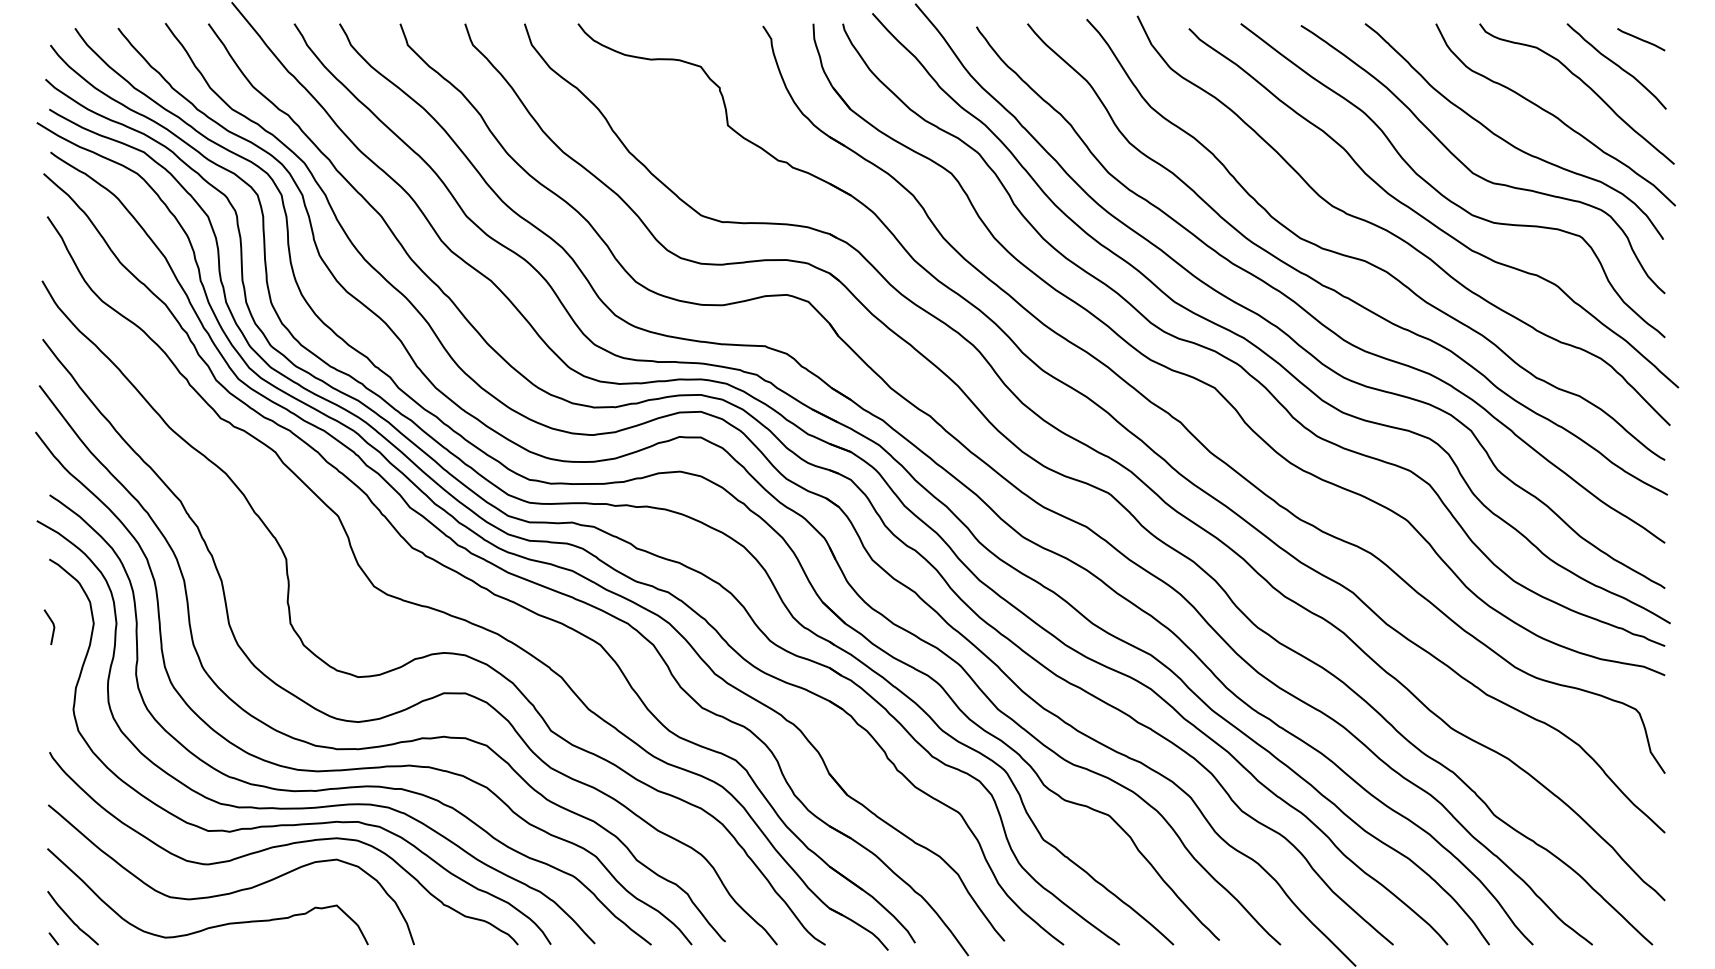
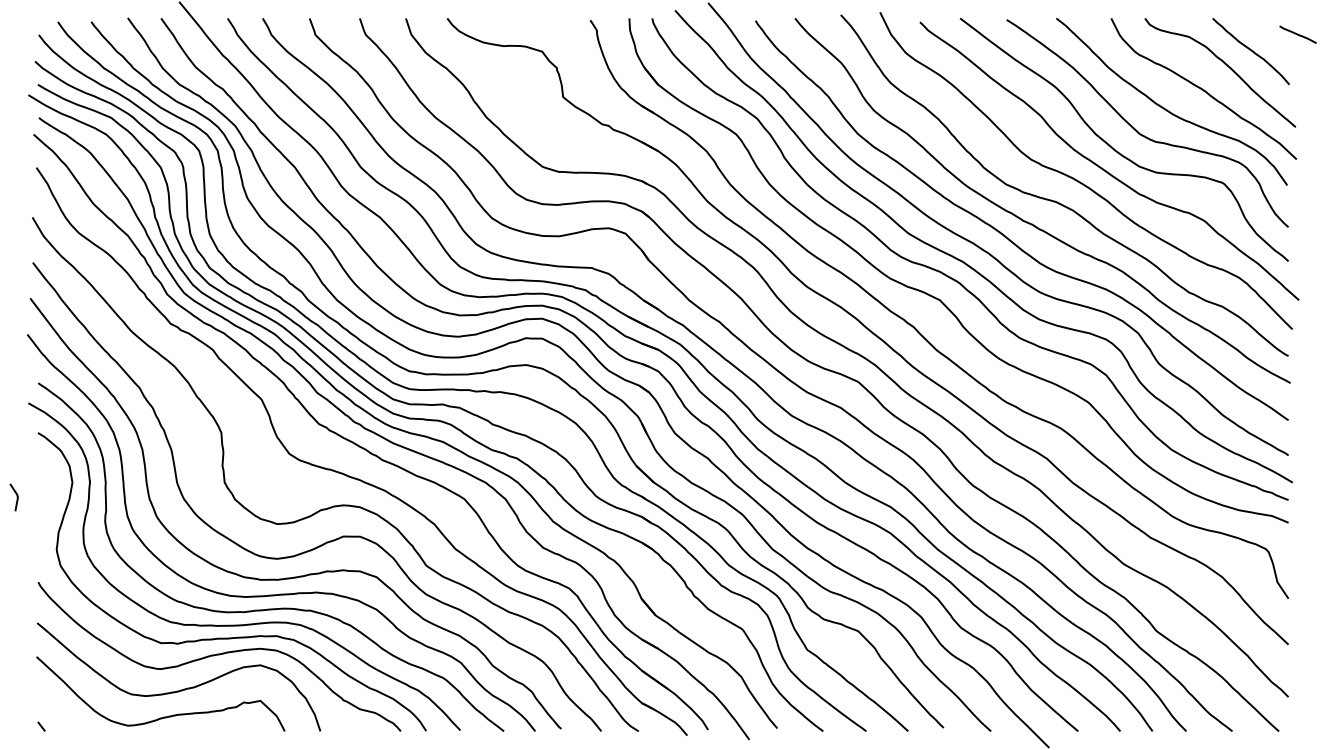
line: (1640, 39) -> (1297, 34), moved
line: (52, 625) -> (16, 496), moved
curve: (71, 919) -> (55, 711), removed

